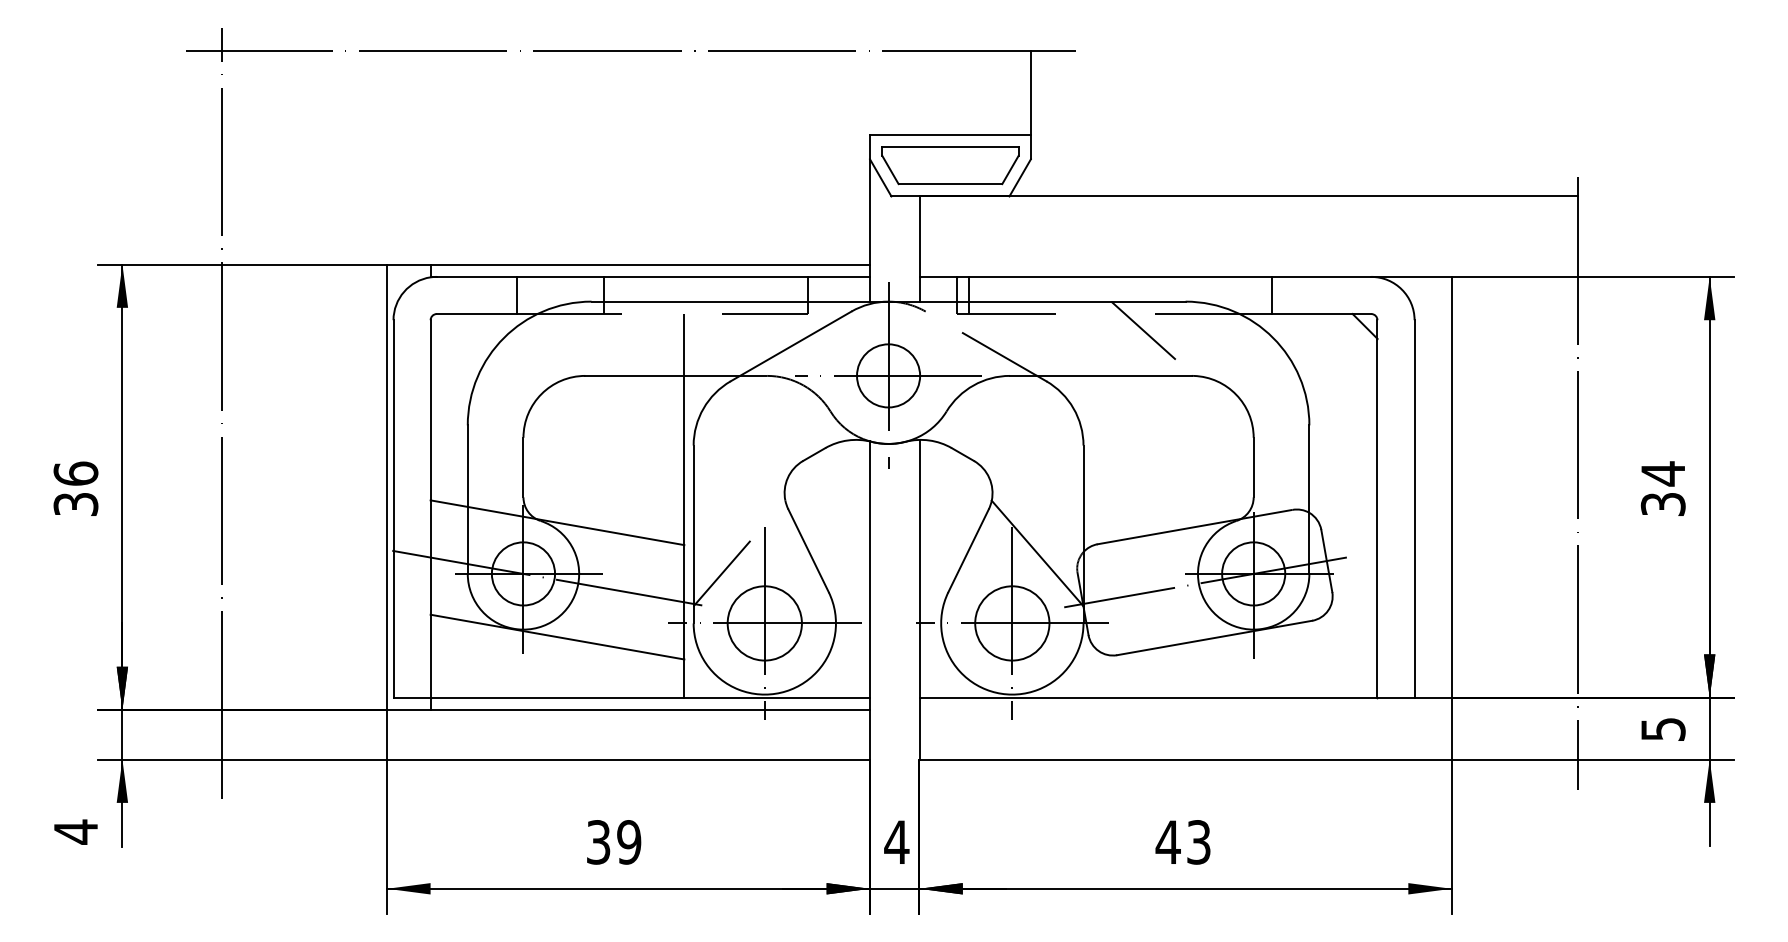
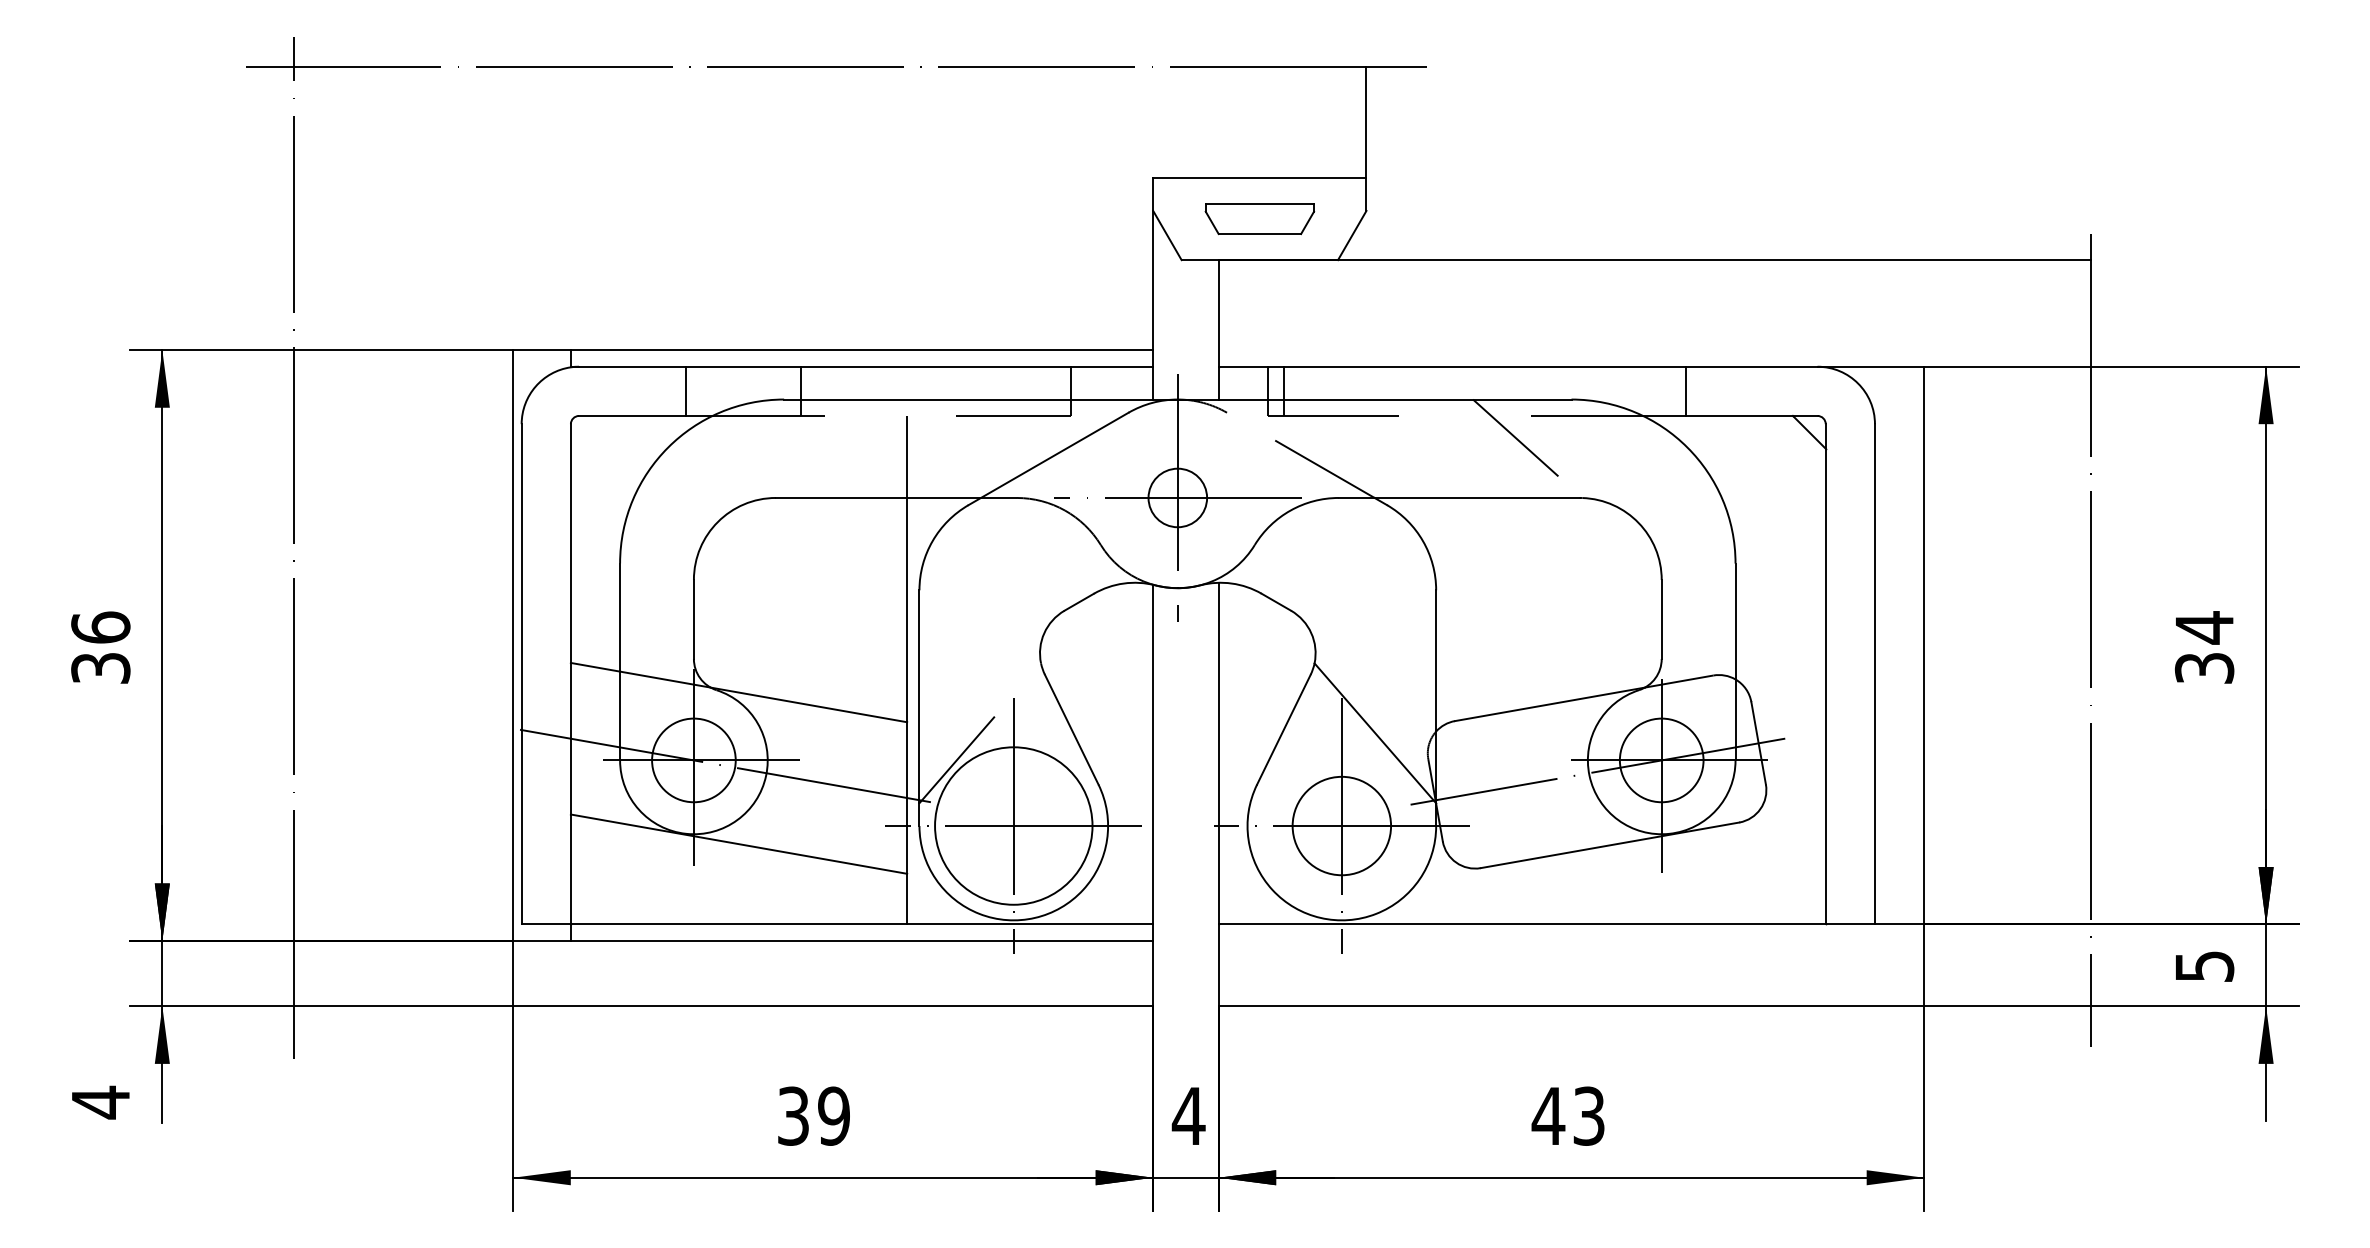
part: (950, 165) -> (1259, 219), size x0.6
circle: (888, 375) -> (1177, 497), size x0.7
circle: (764, 623) -> (1013, 825), size x1.6

